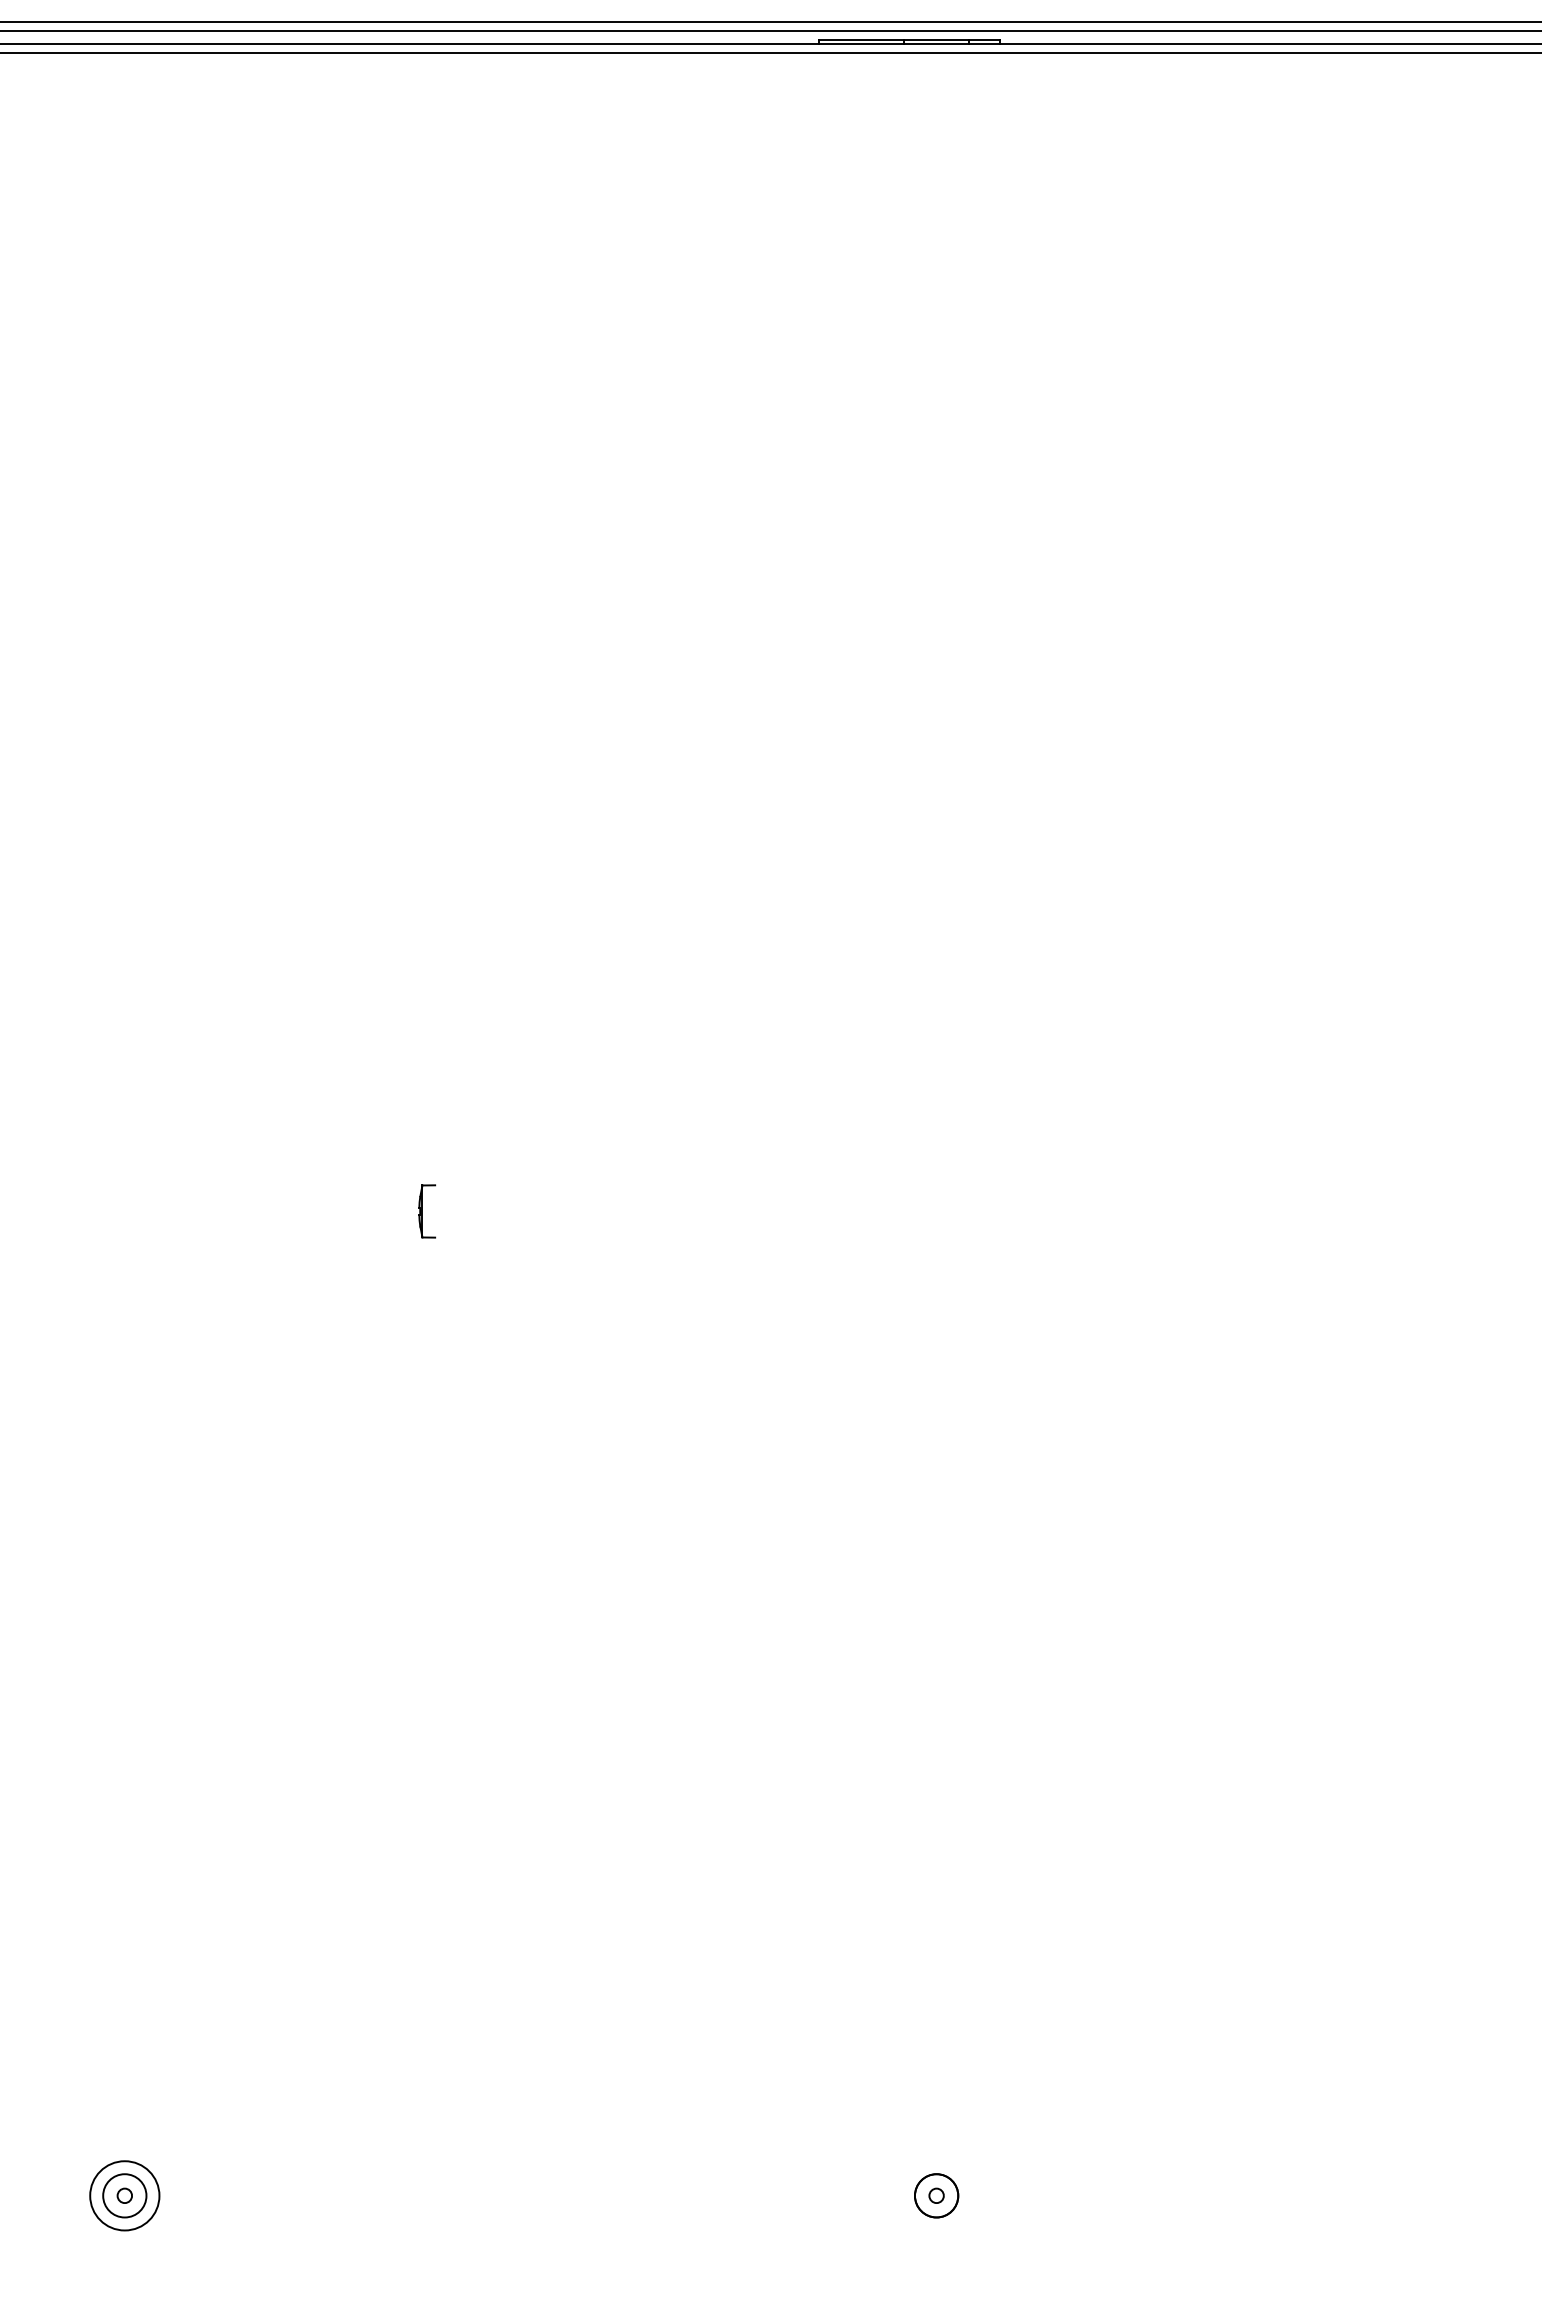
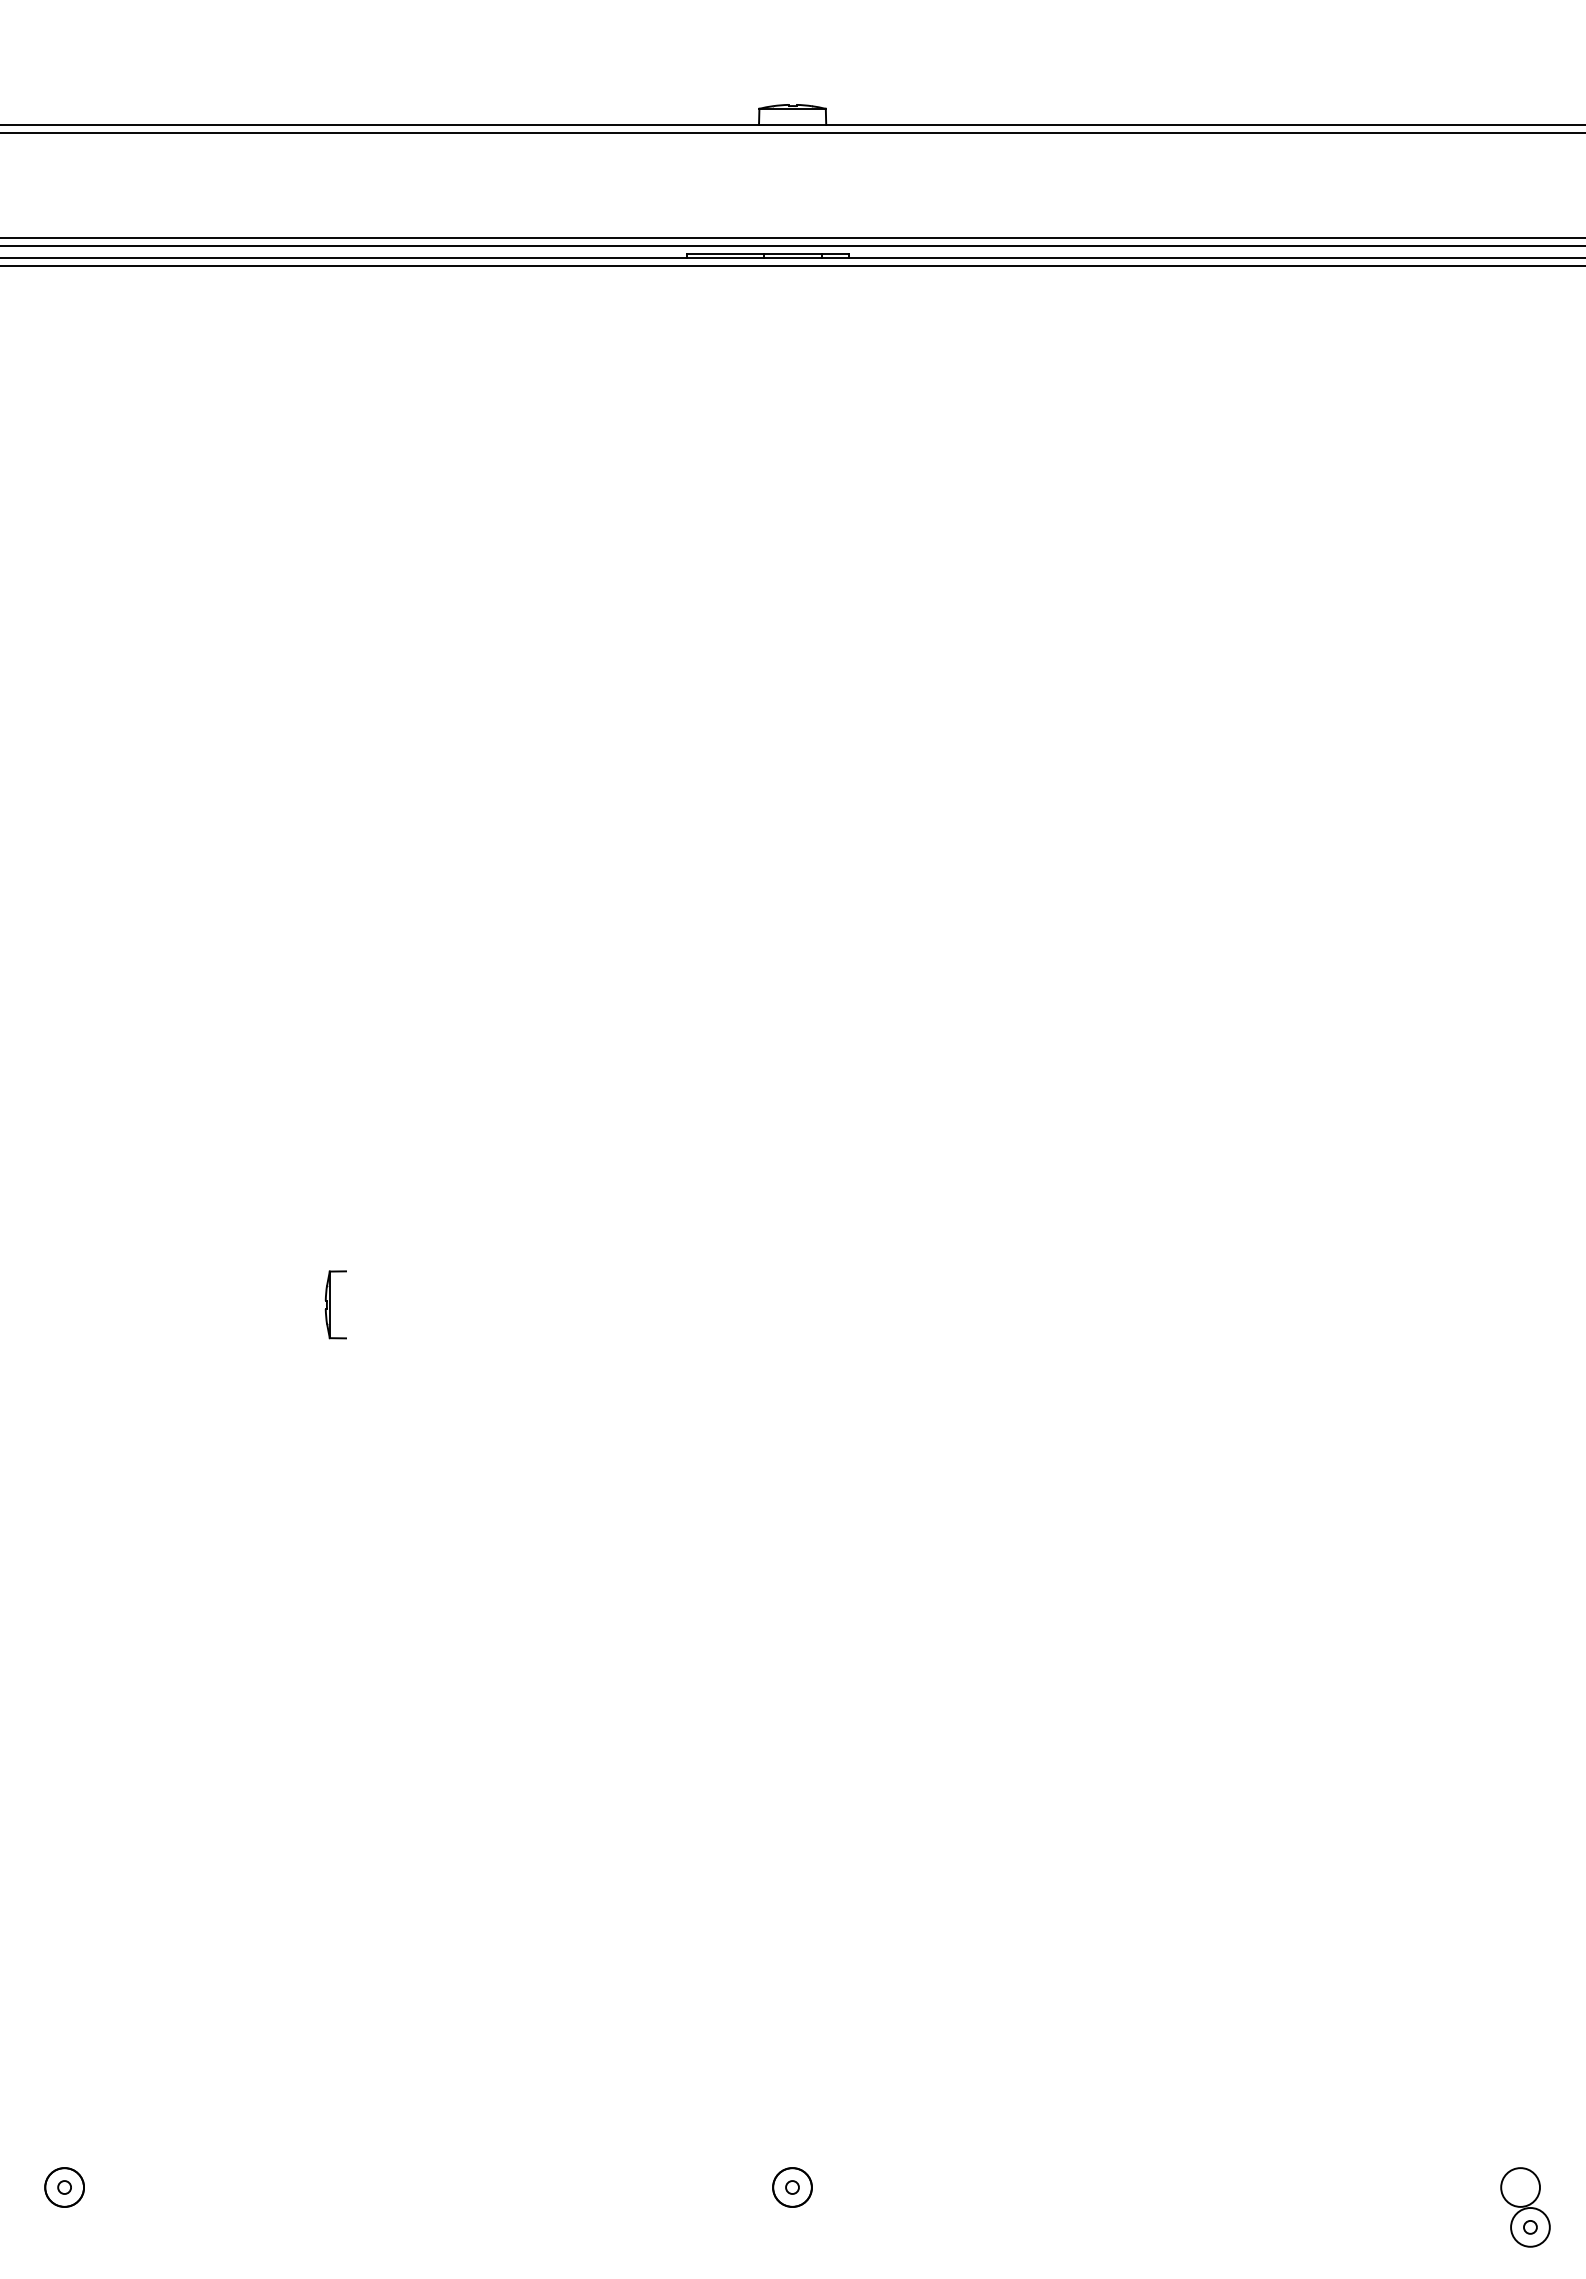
part: (426, 1211) -> (335, 1304), size x1.43
circle: (124, 2195) -> (64, 2187), size x0.62

